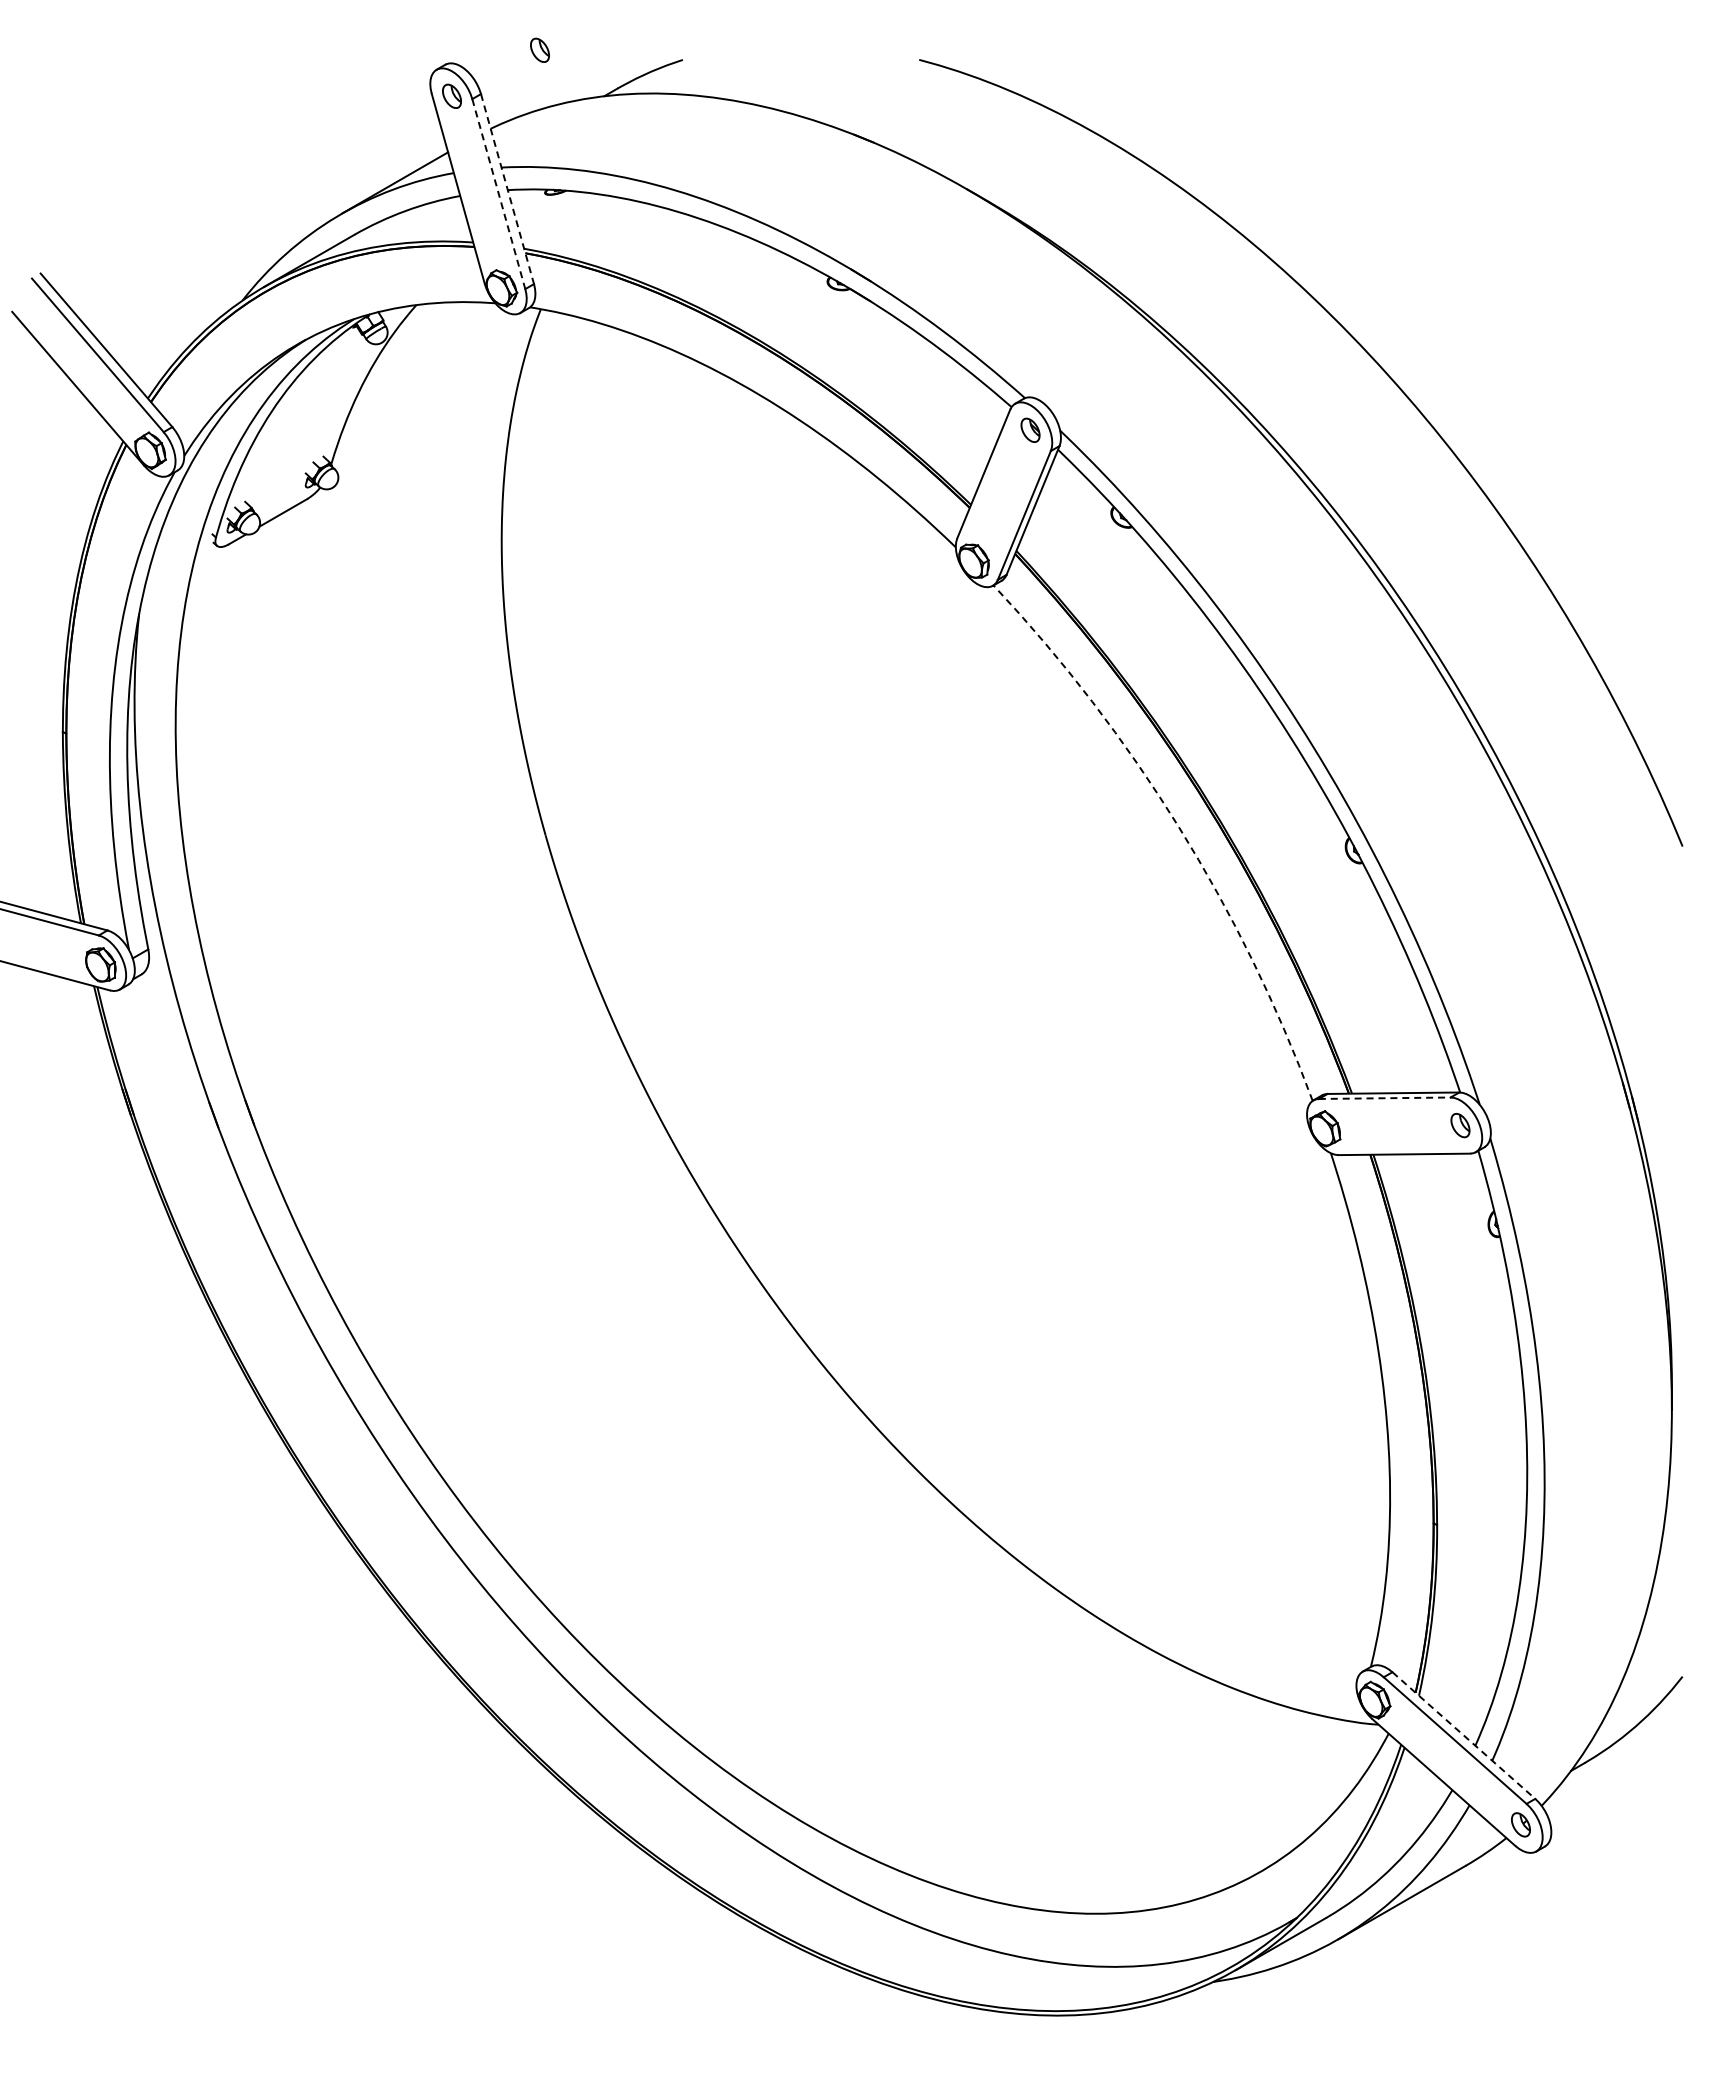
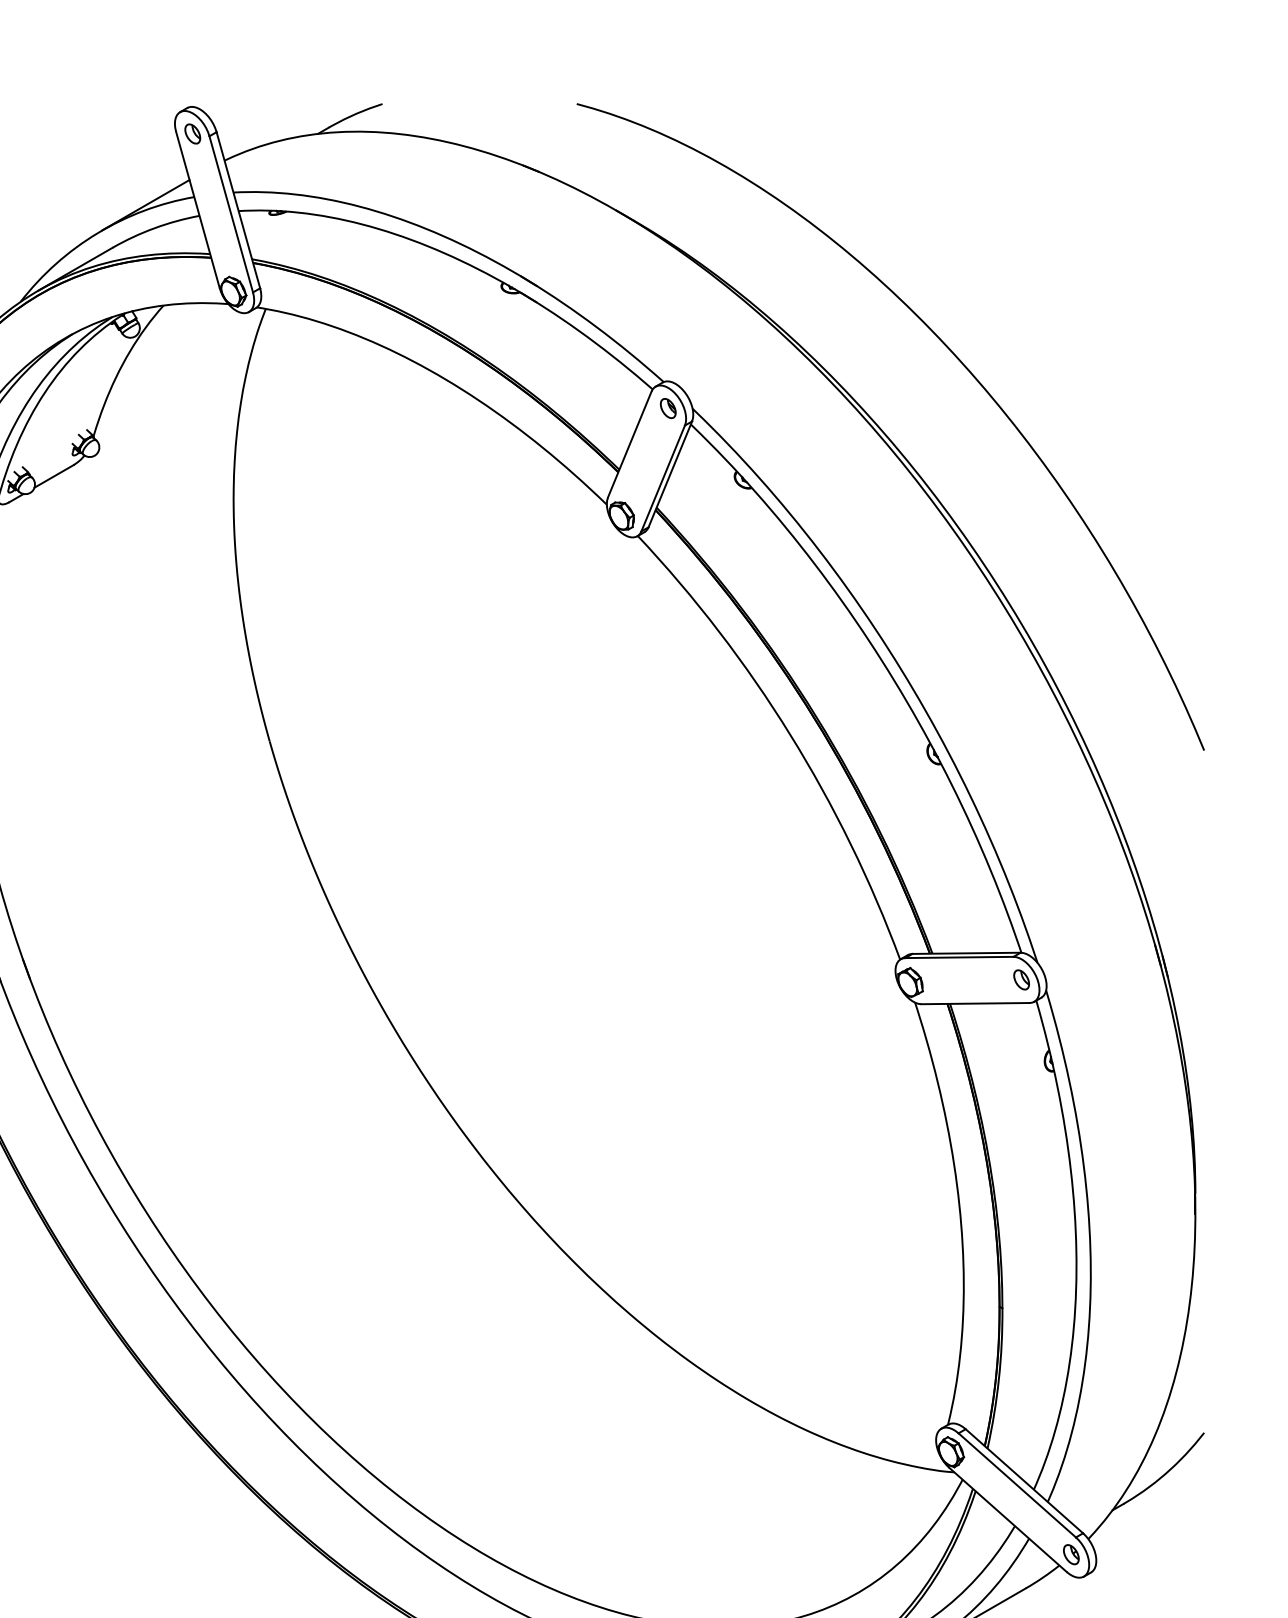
part: (539, 49) -> (264, 95), removed
line: (507, 189) -> (238, 210), dashed -> solid
line: (498, 194) -> (230, 214), dashed -> solid
arc: (1178, 827) -> (789, 734), dashed -> solid
line: (1384, 1098) -> (959, 957), dashed -> solid
line: (1464, 1735) -> (1024, 1481), dashed -> solid

